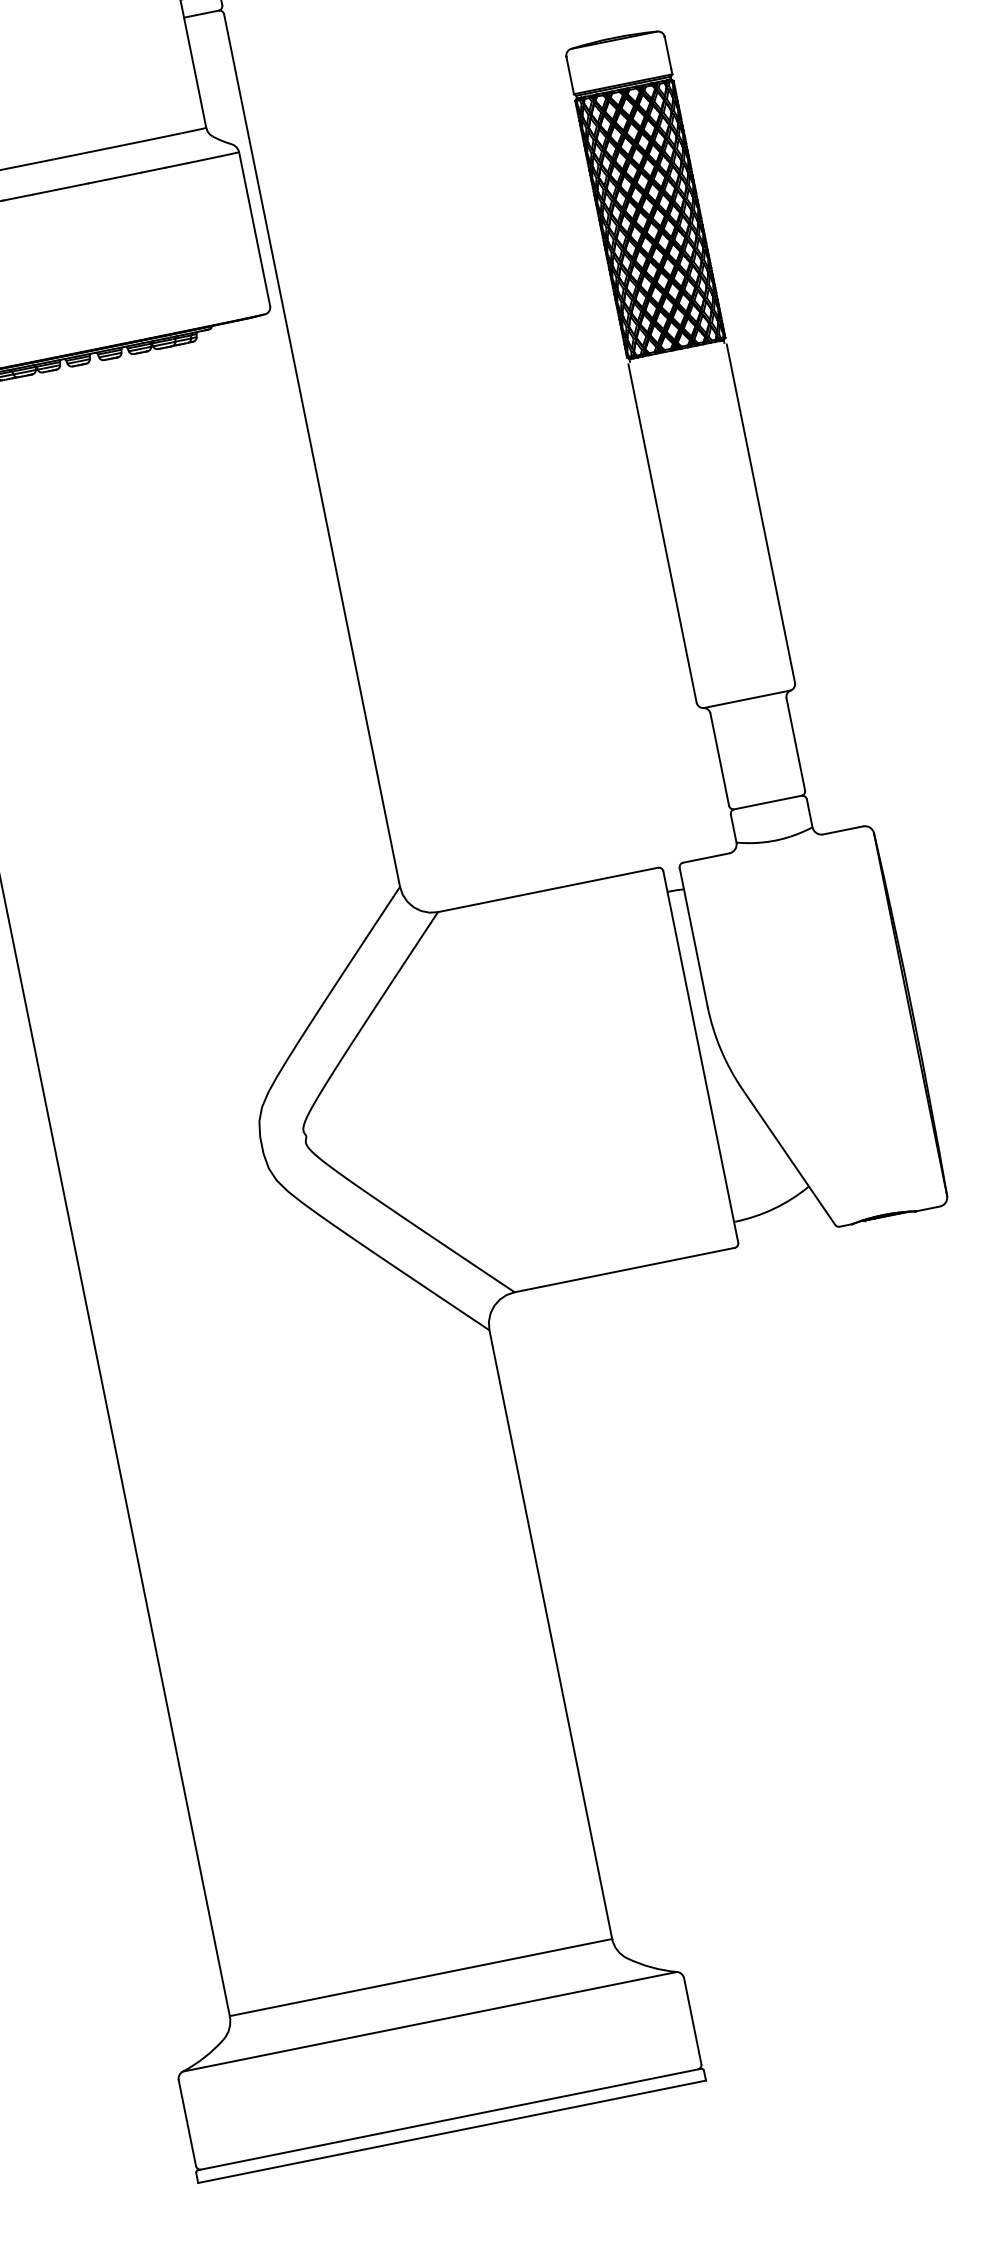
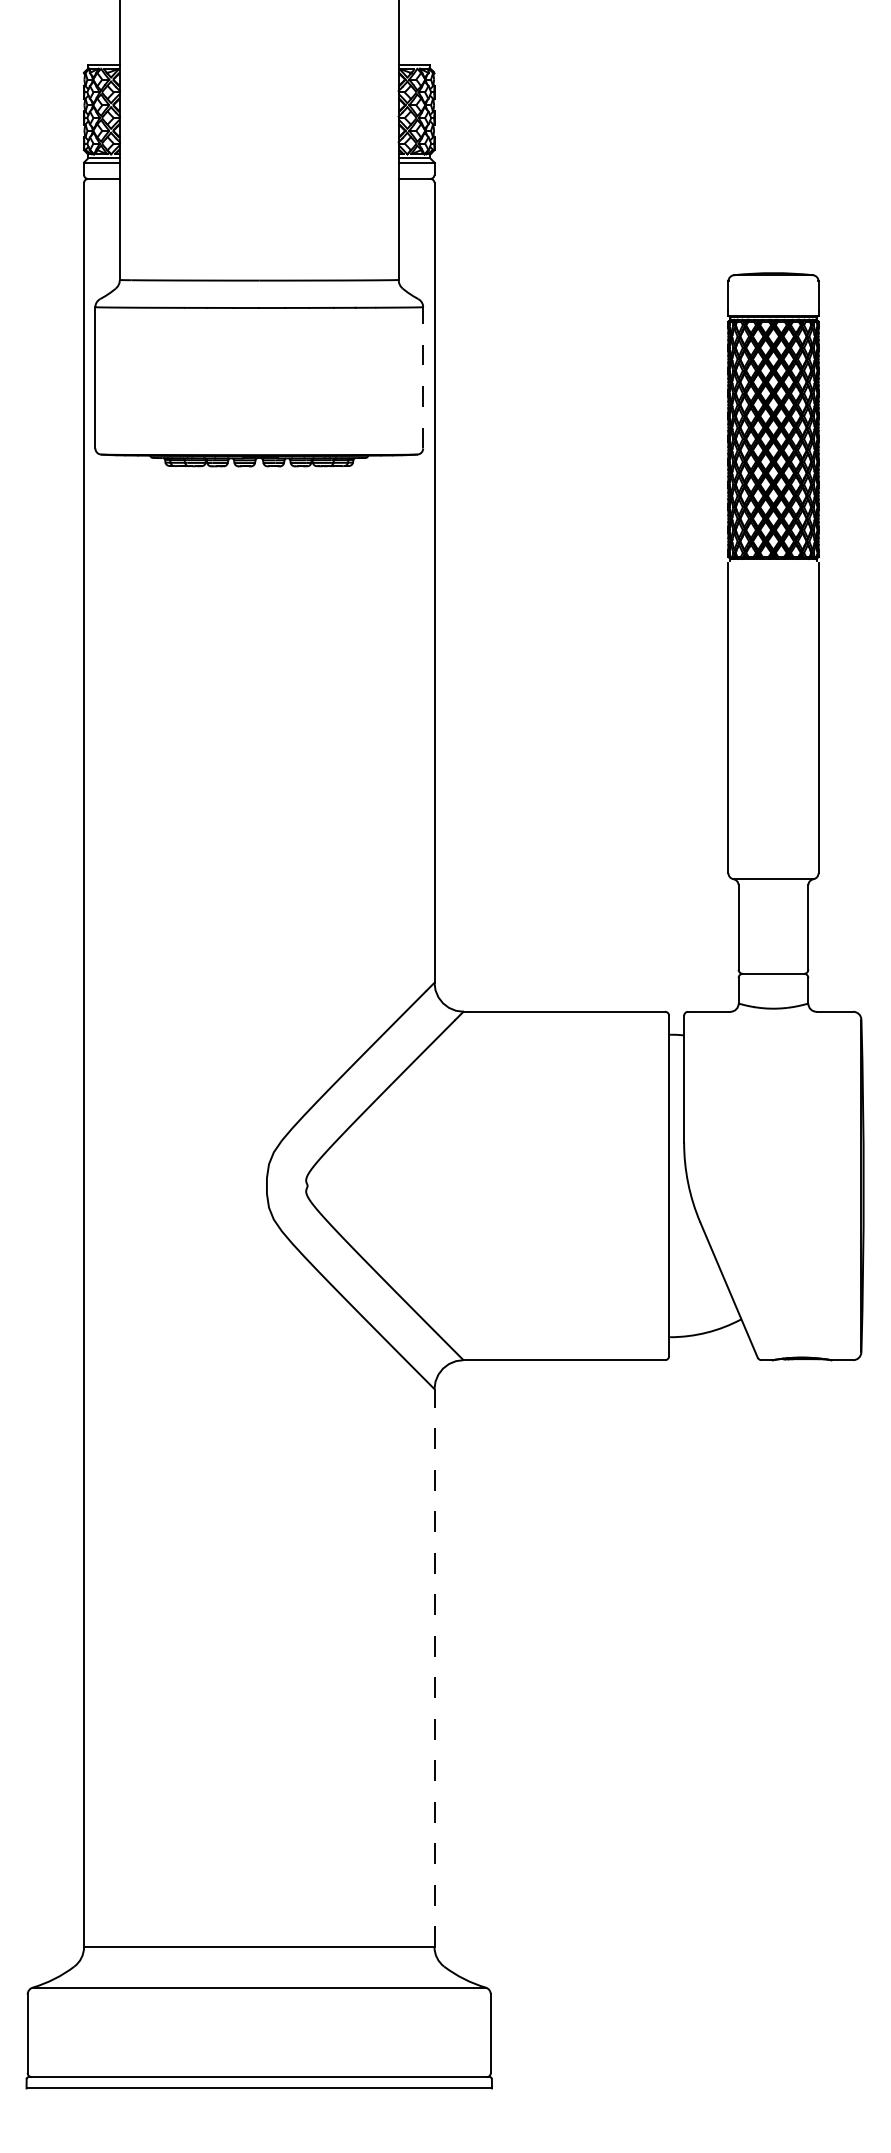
line: (254, 228) -> (423, 377), solid -> dashed
line: (550, 1635) -> (434, 1668), solid -> dashed

